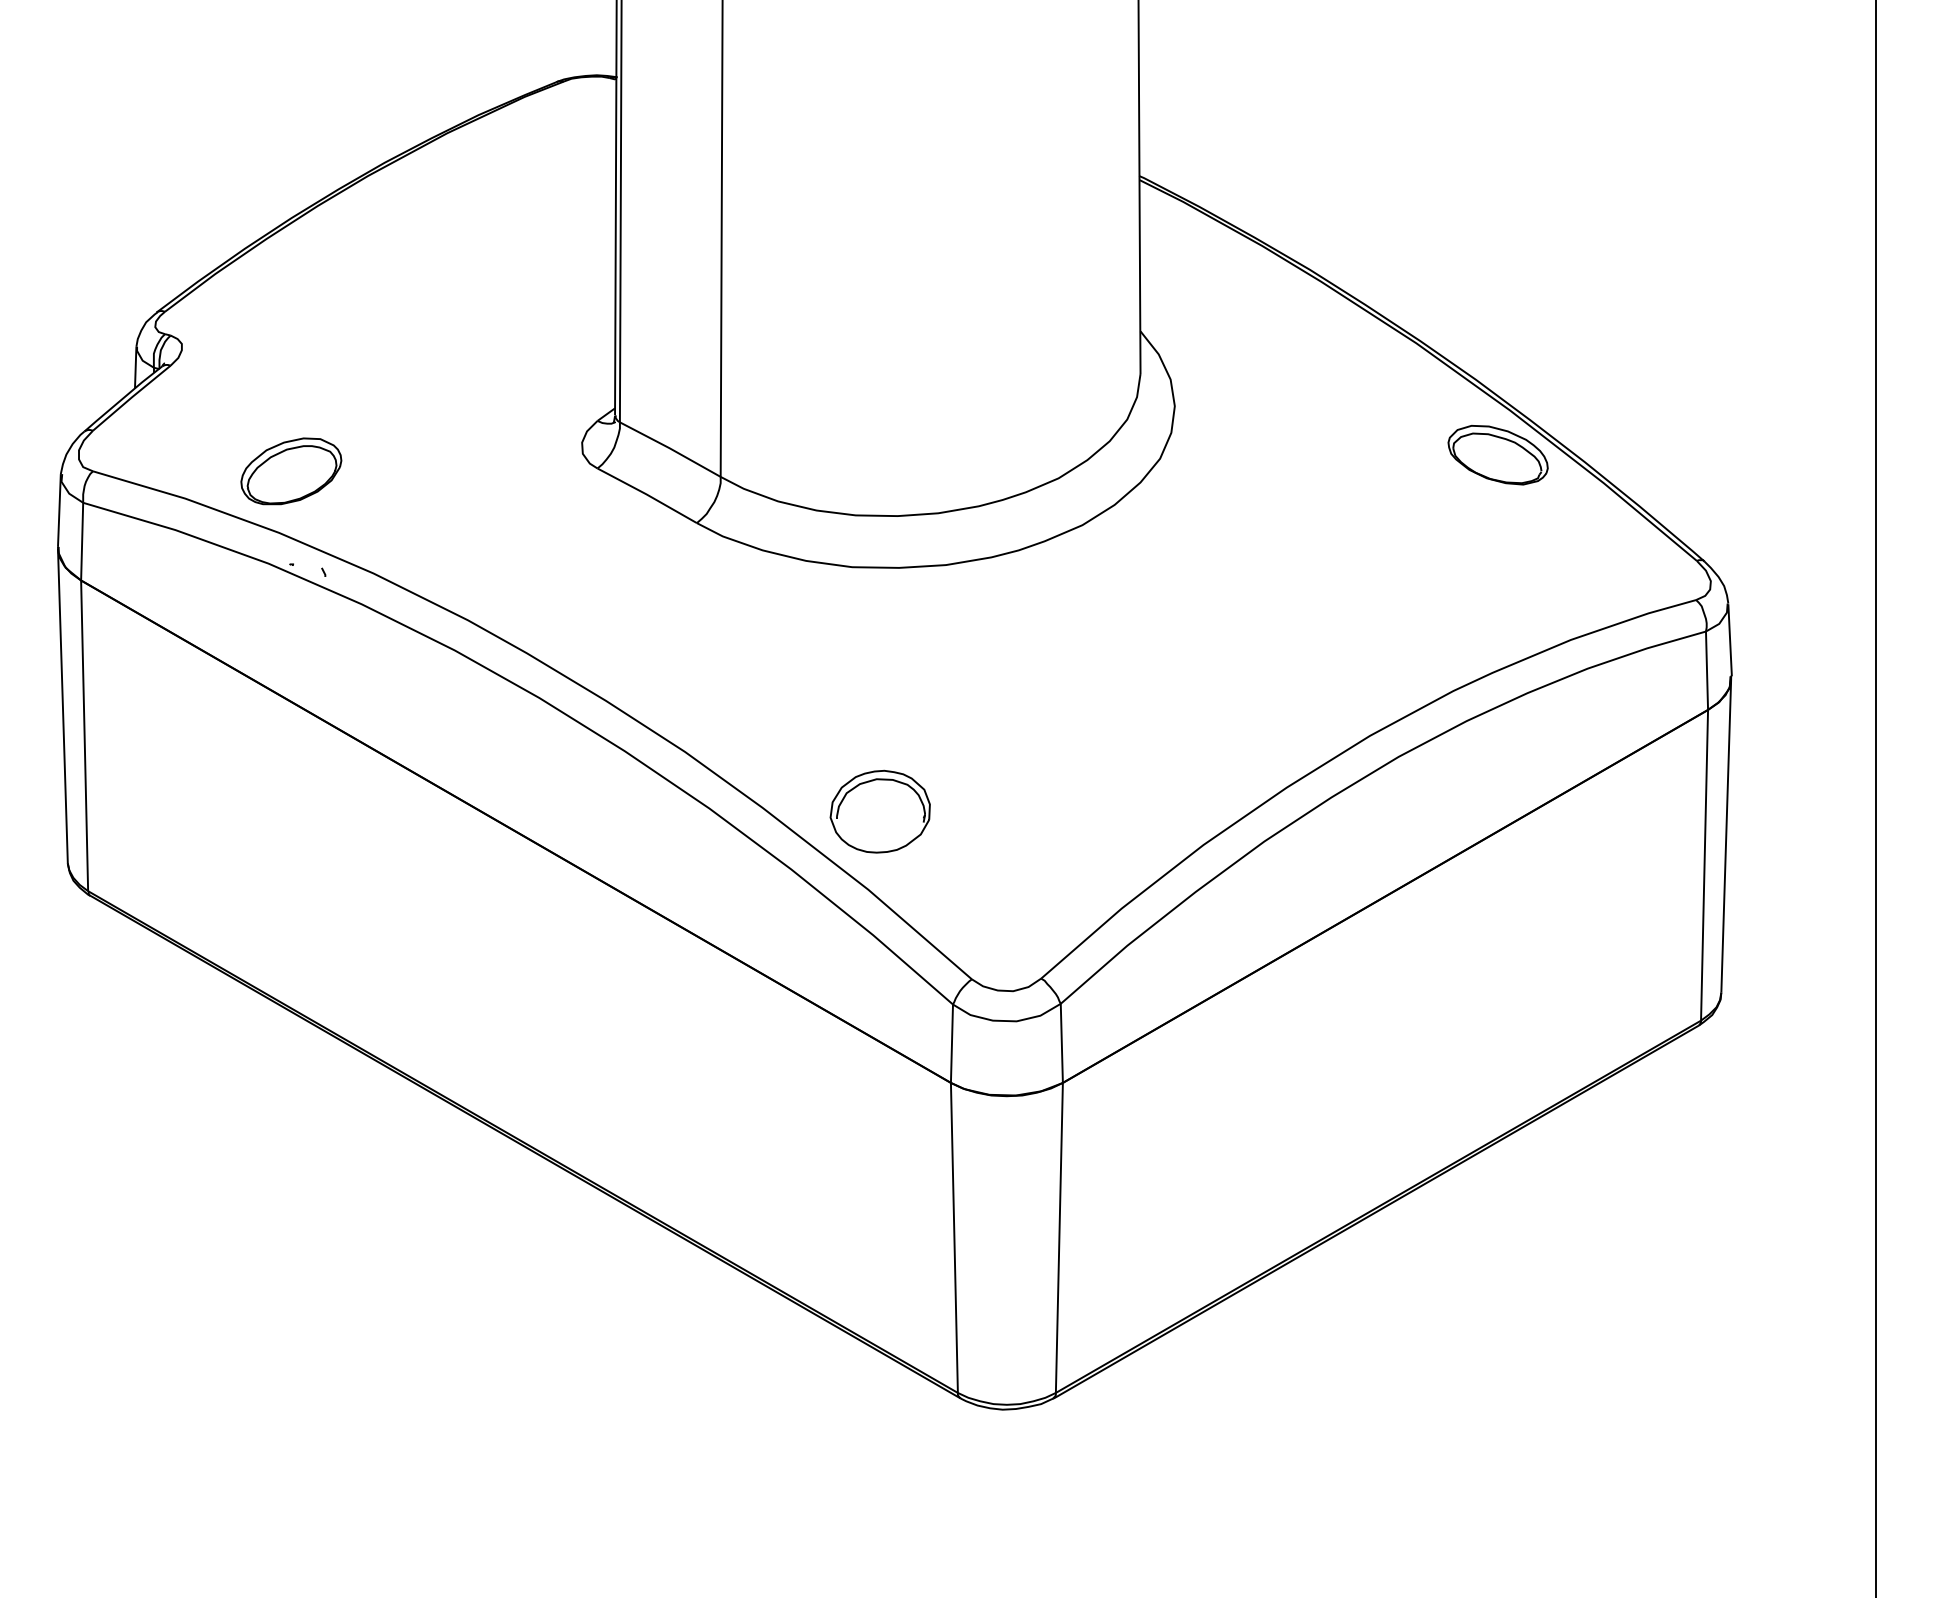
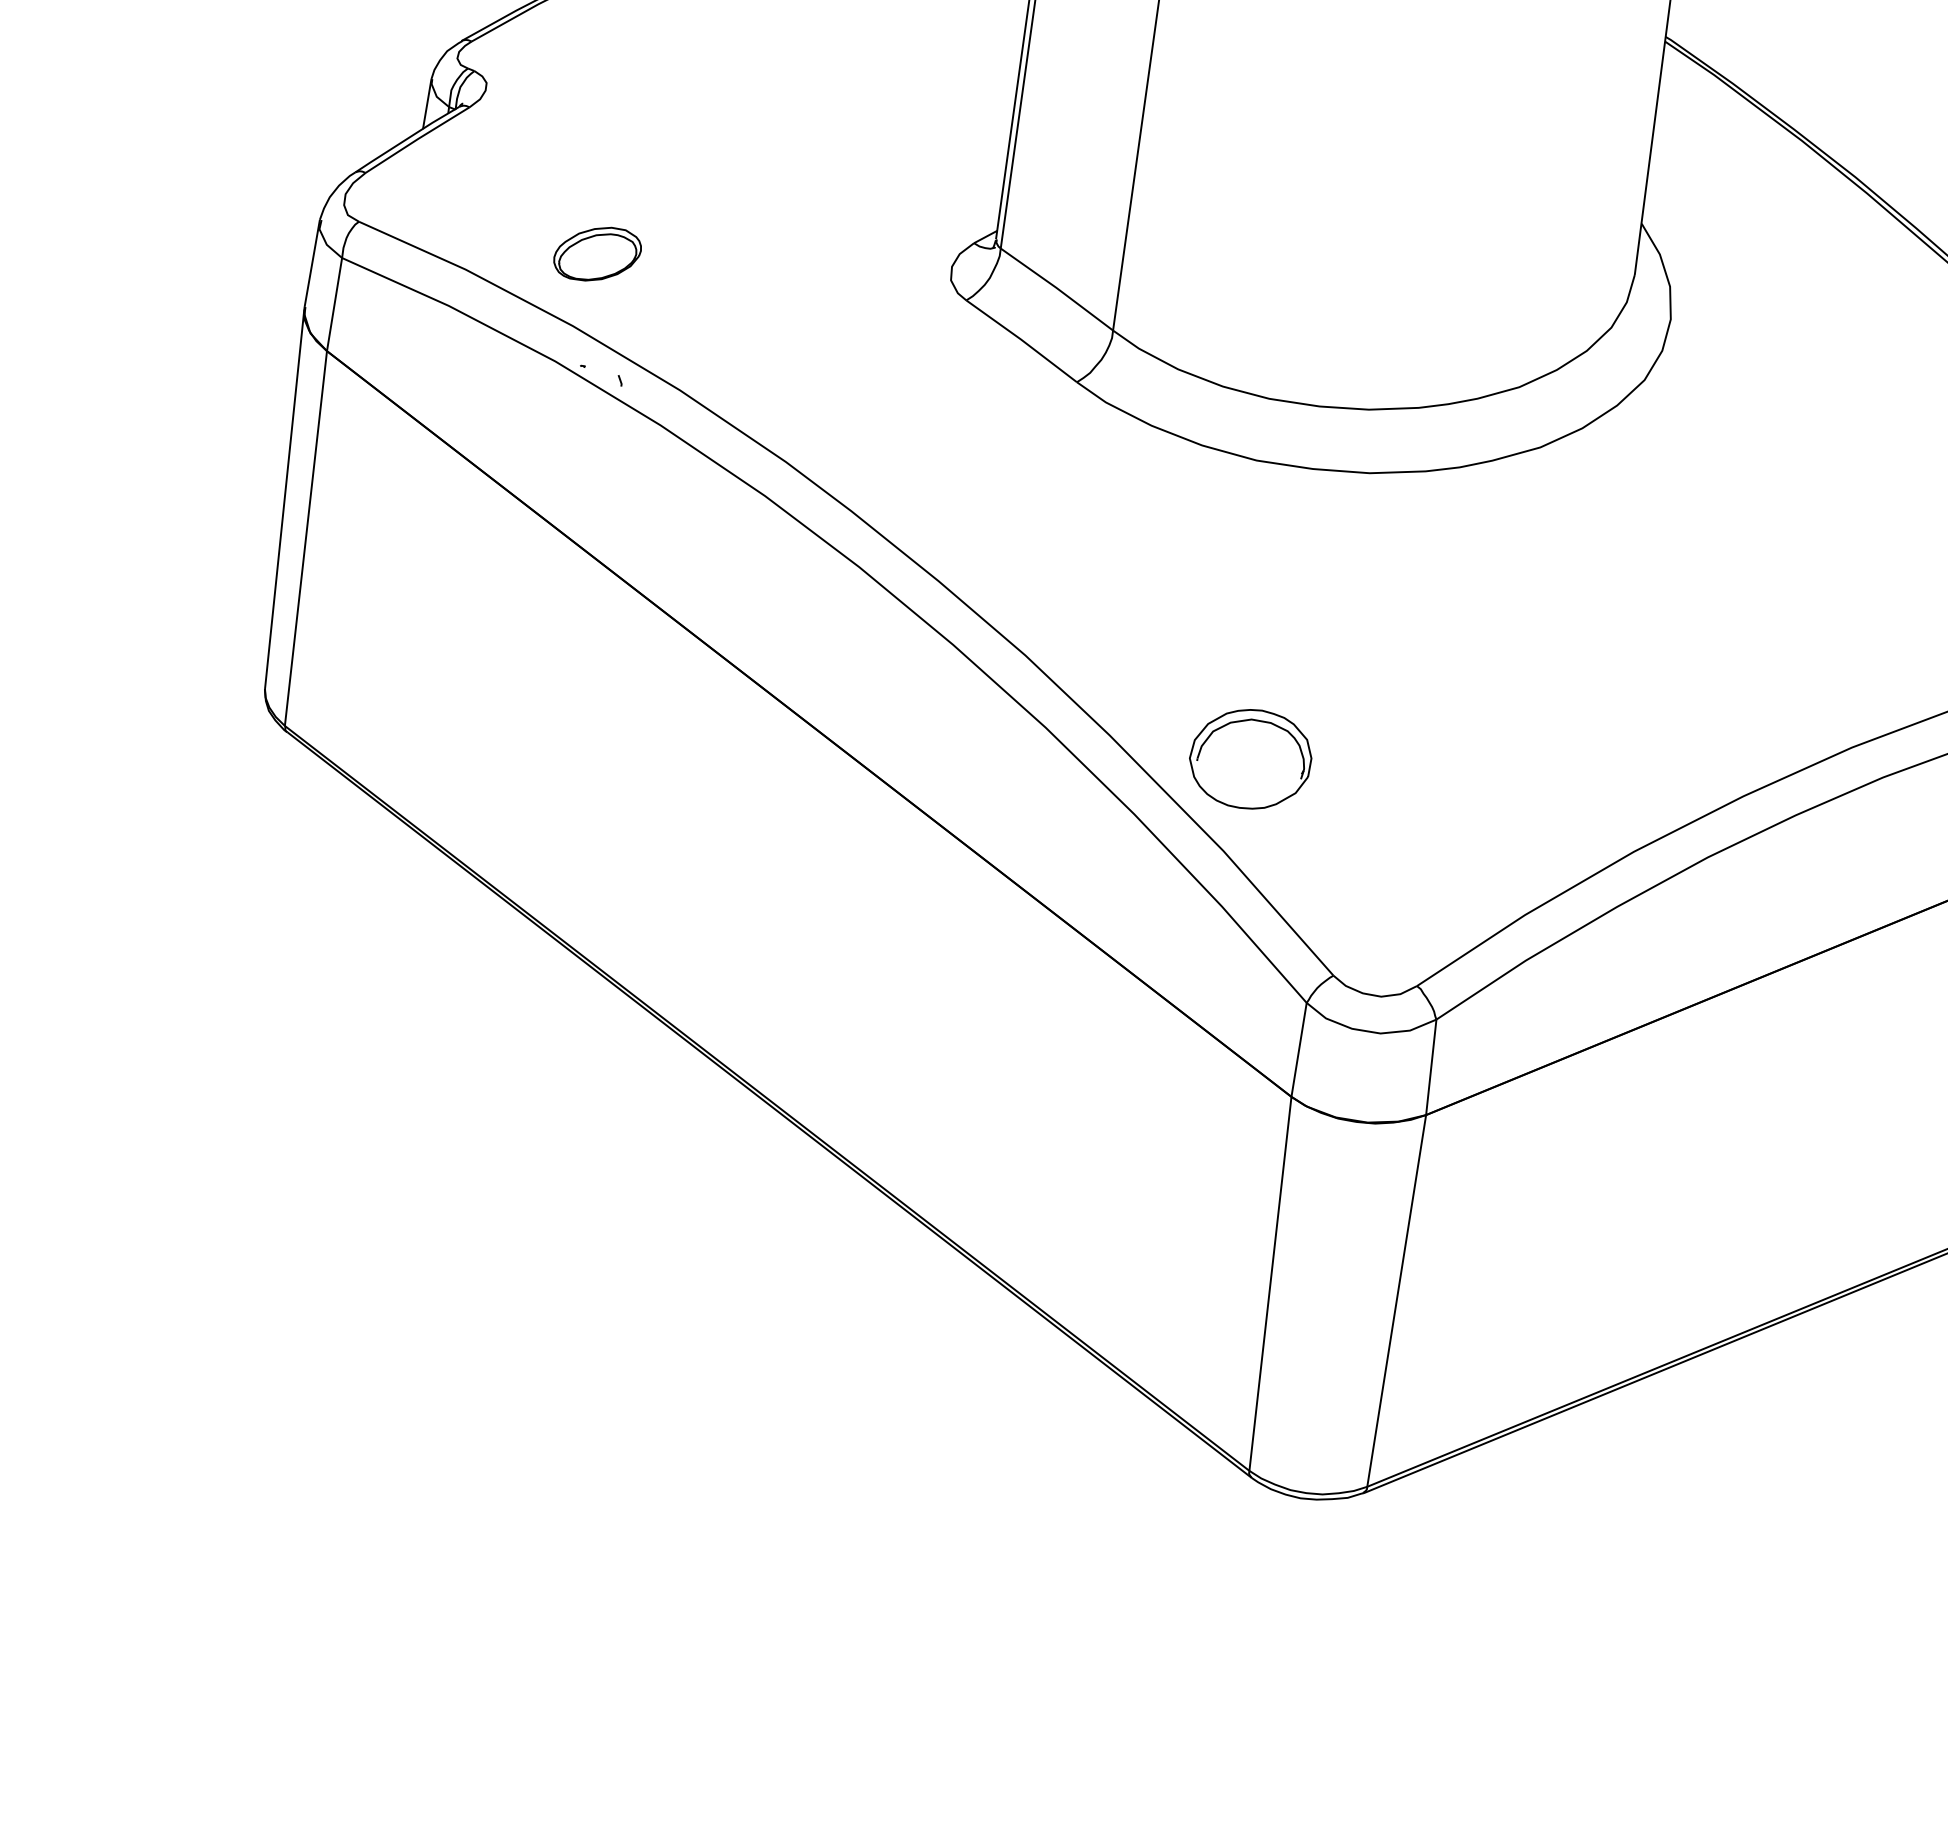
part: (291, 471) -> (597, 254), size x0.7

